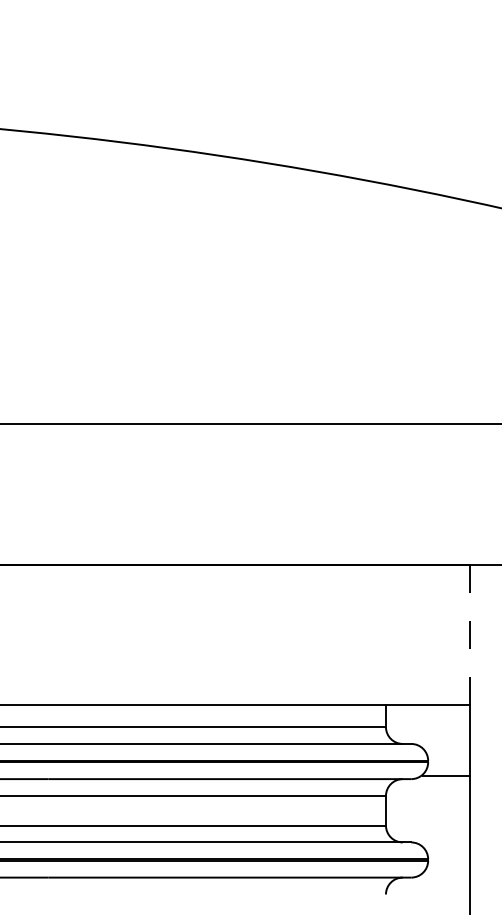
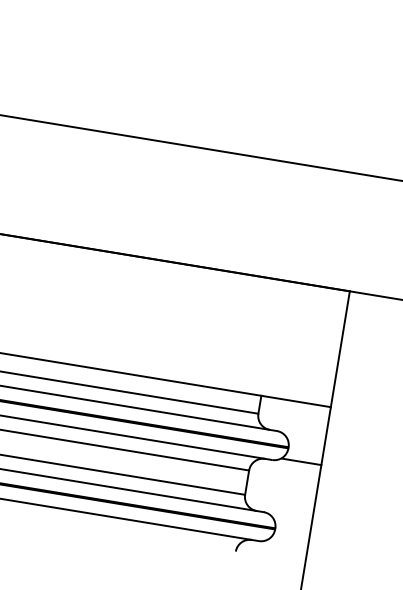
line: (470, 635) -> (340, 349), dashed -> solid

